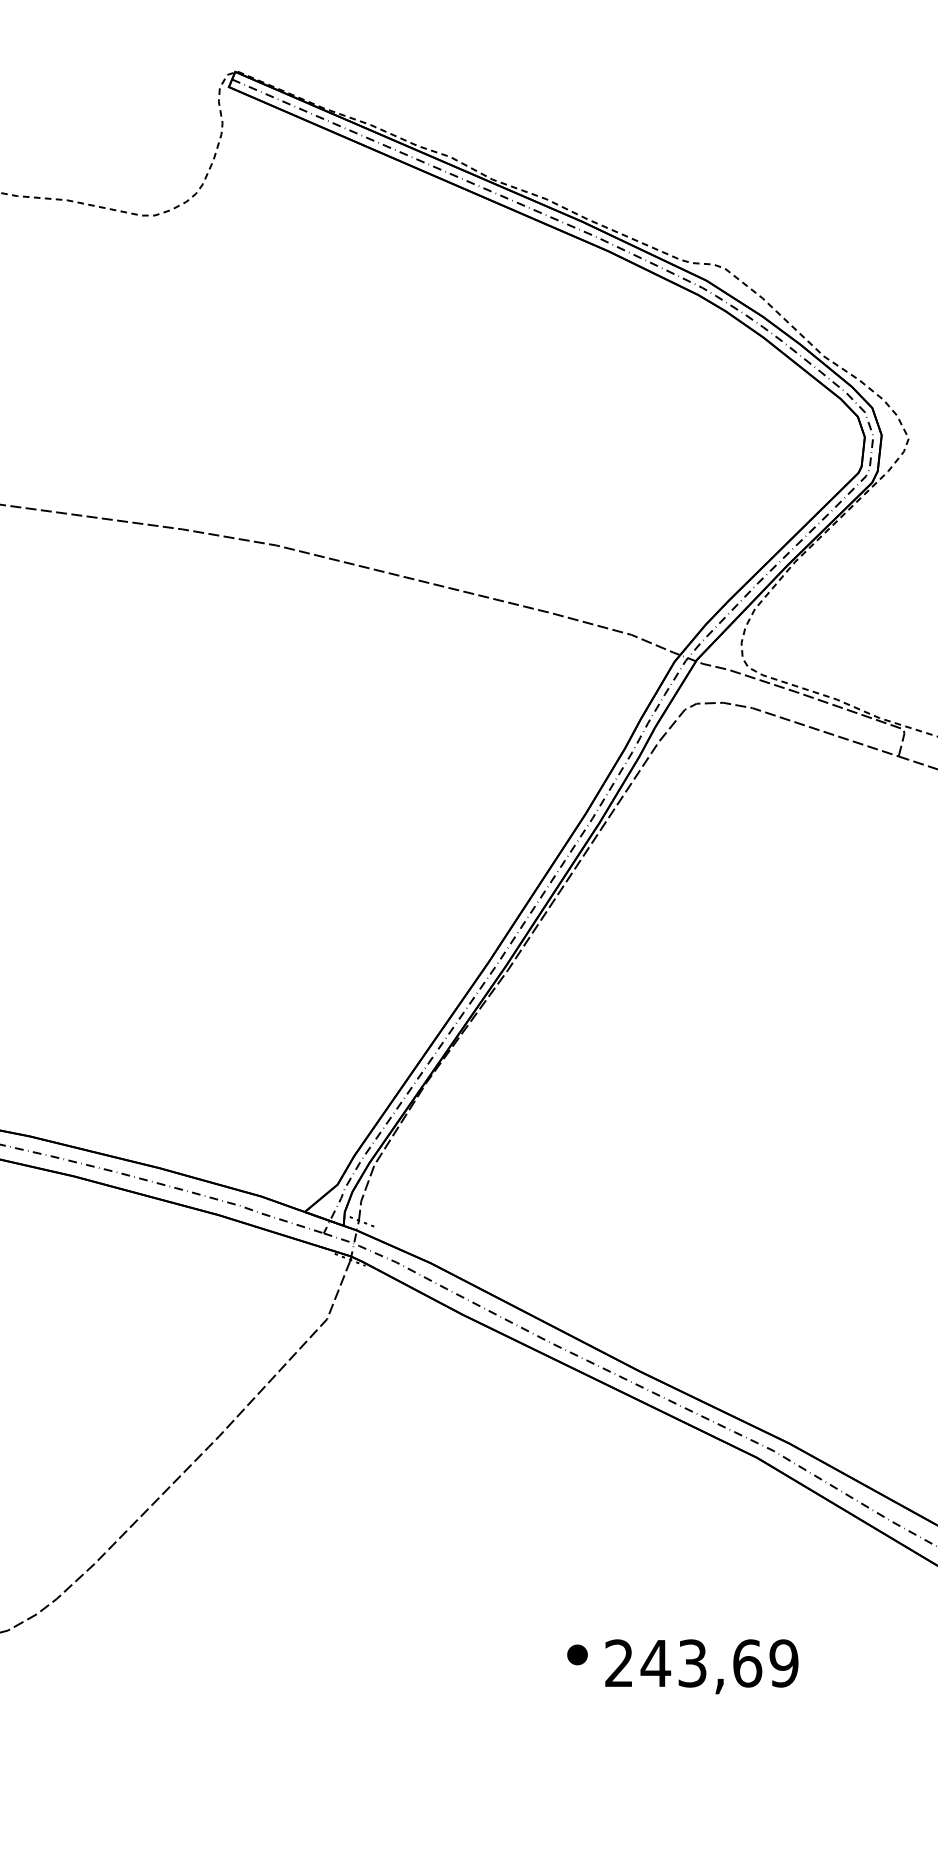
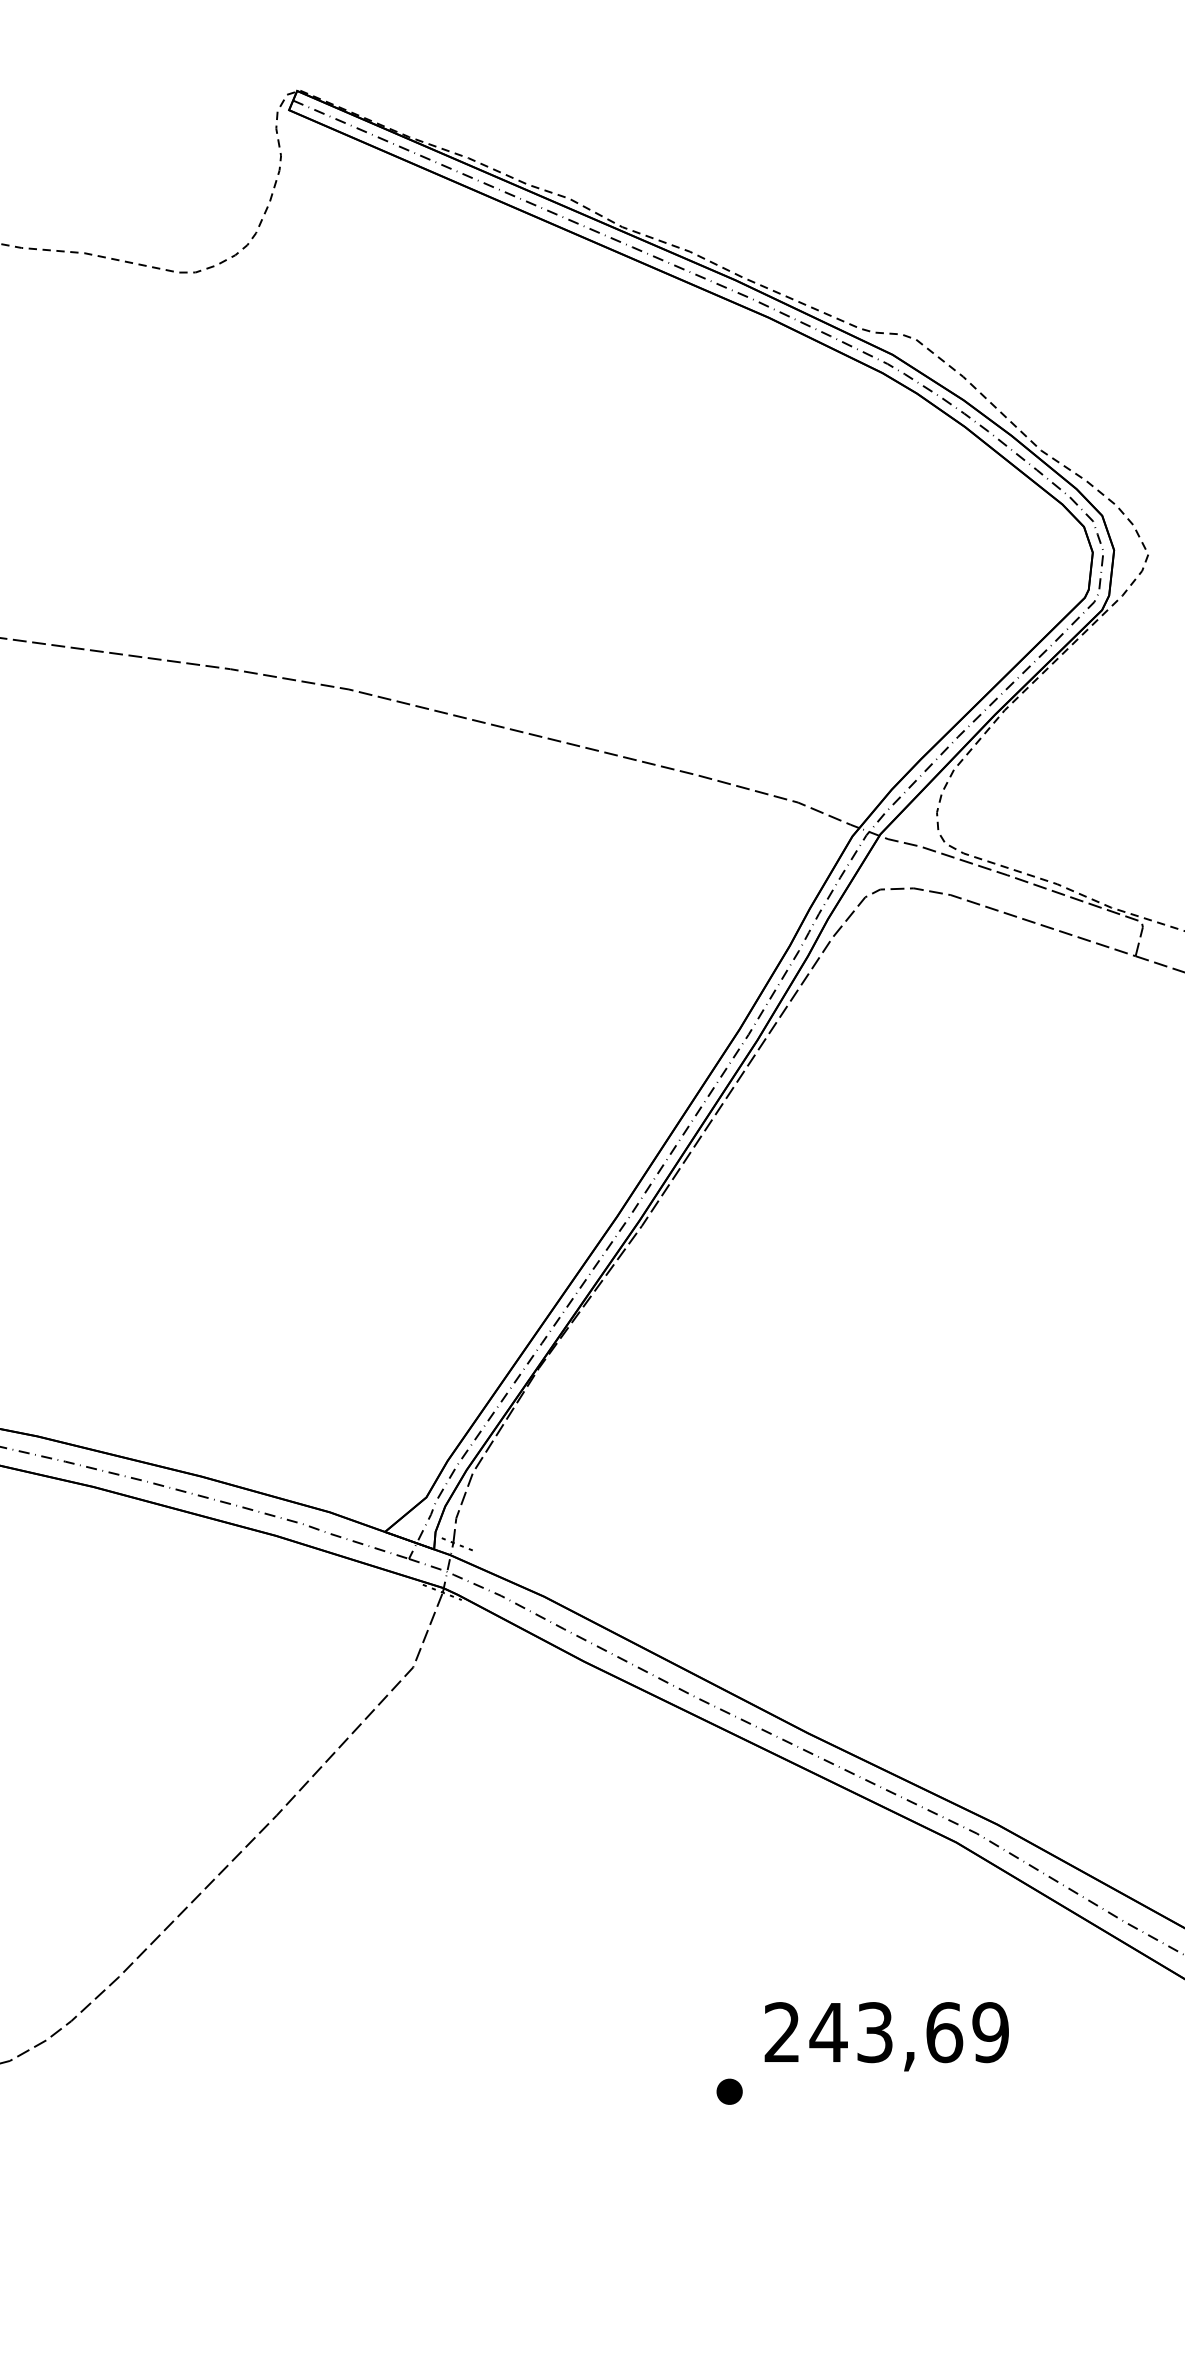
text: (701, 1666) -> (886, 2036), moved

